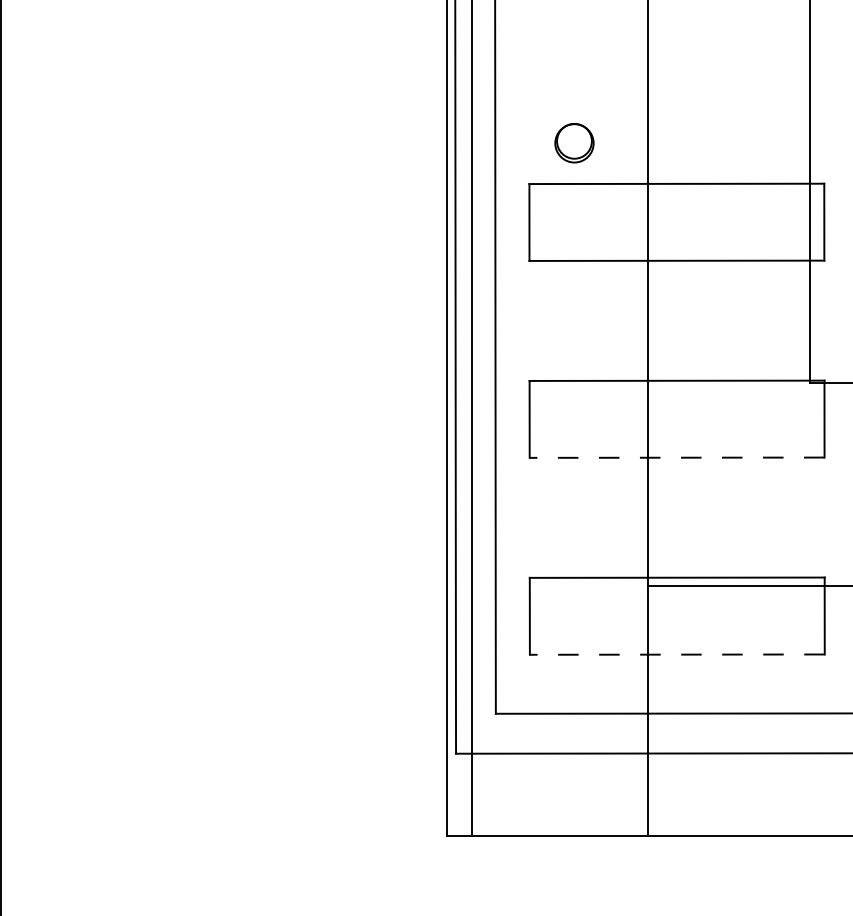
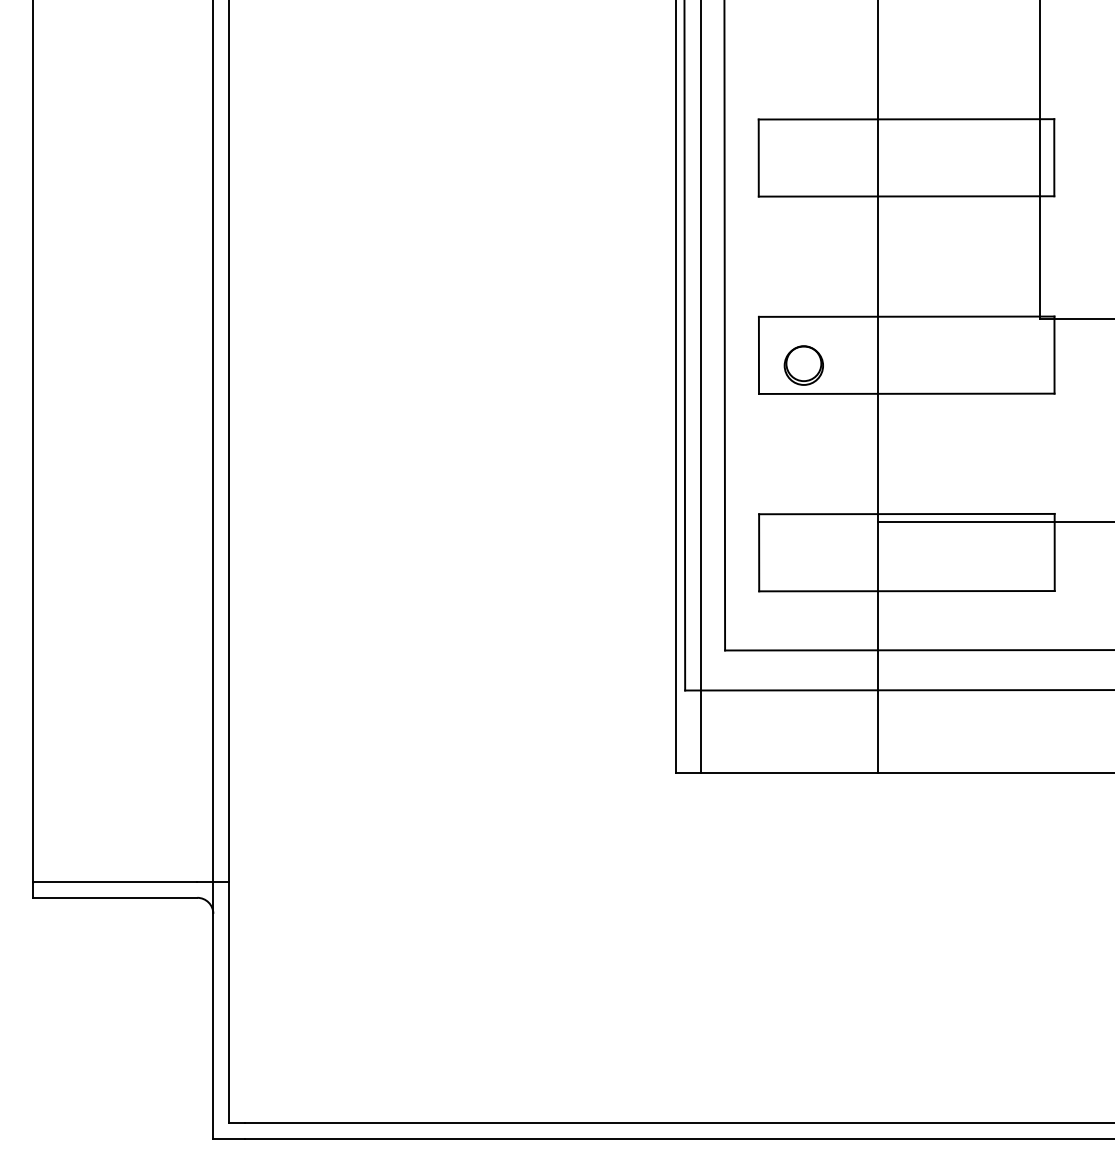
part: (574, 143) -> (803, 365), moved
line: (676, 457) -> (906, 393), dashed -> solid
line: (676, 654) -> (906, 591), dashed -> solid

